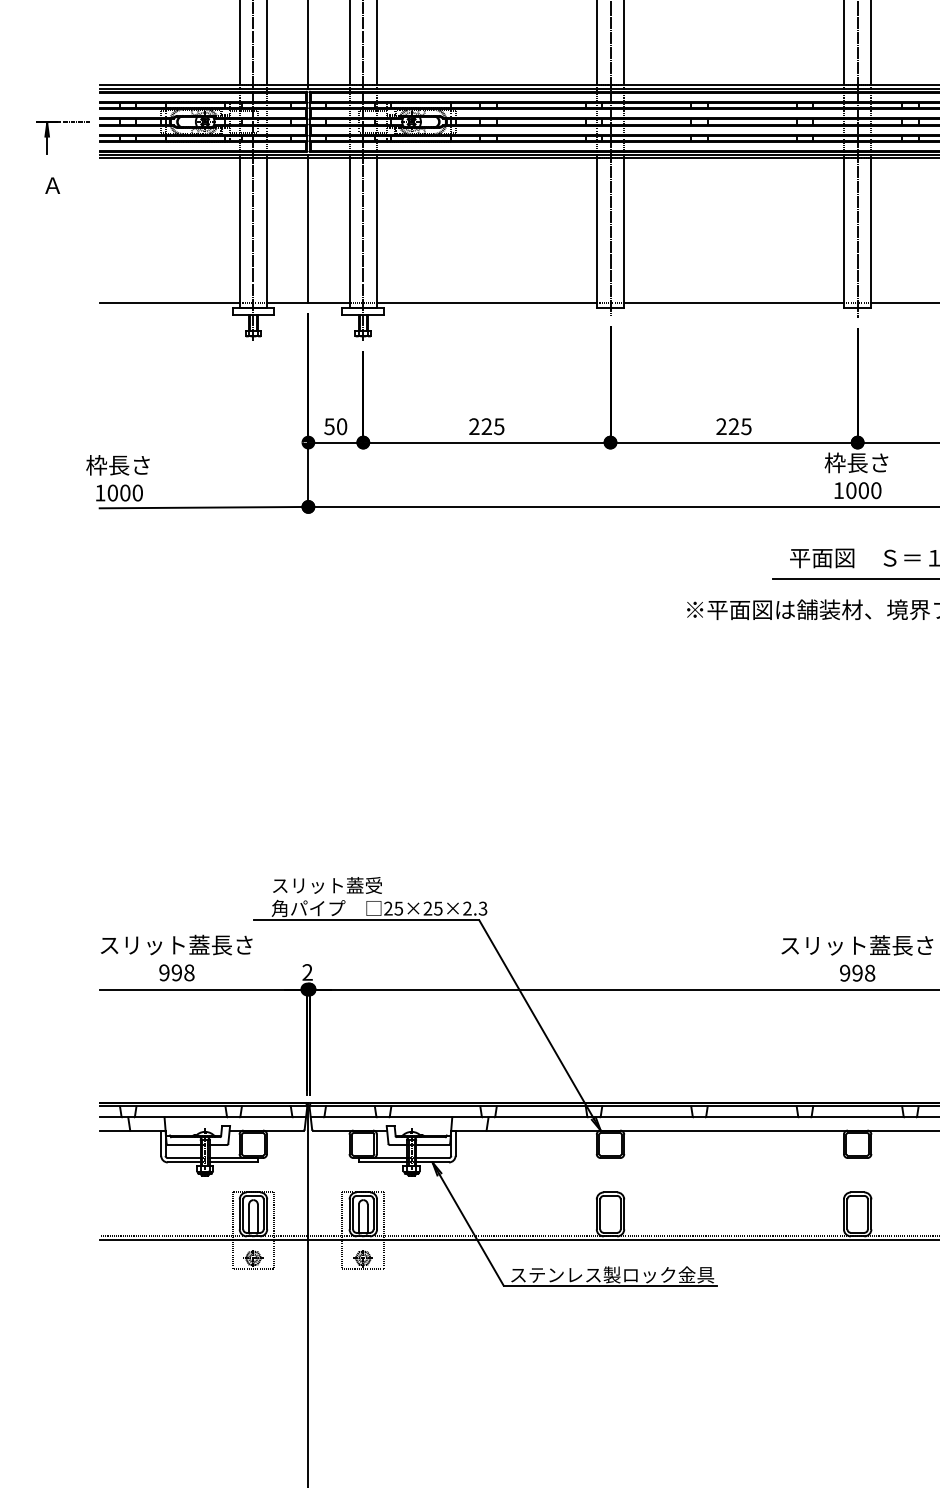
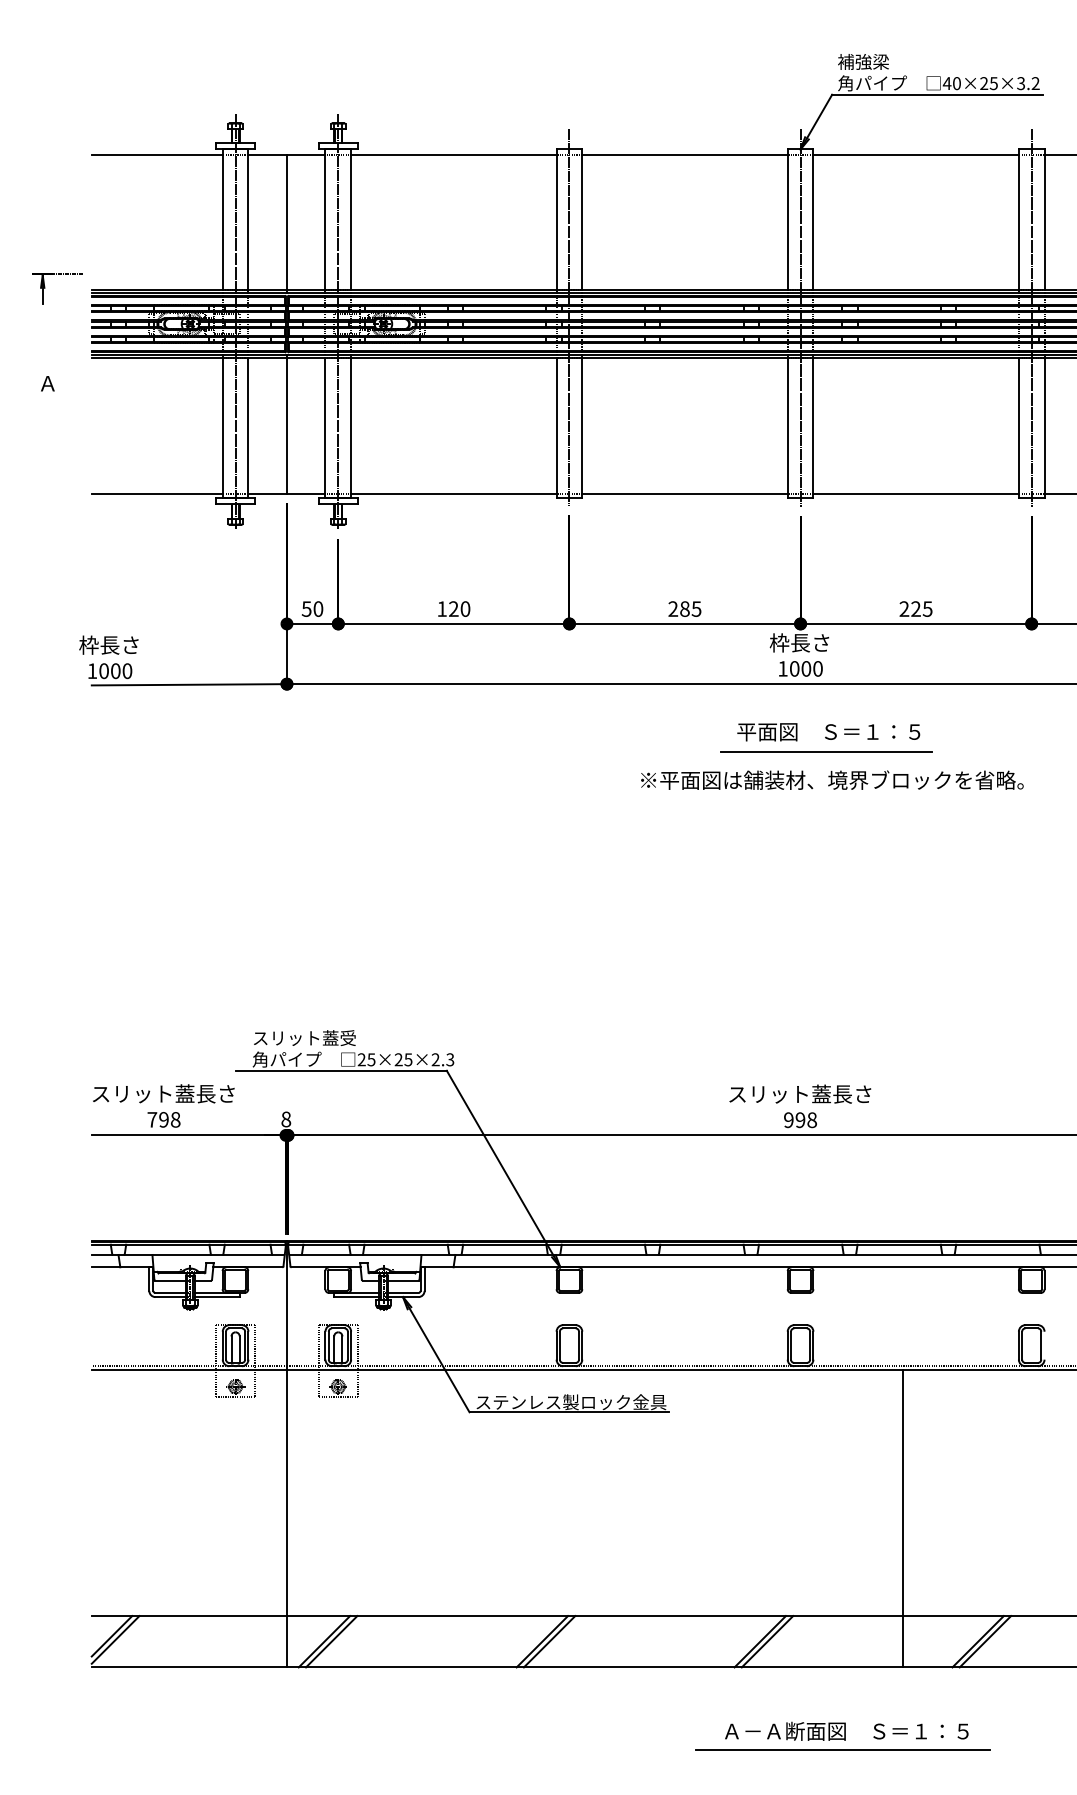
part: (50, 137) -> (45, 288), moved
text: (486, 426) -> (453, 608), 225 -> 120
text: (733, 426) -> (684, 608), 225 -> 285
text: (164, 972) -> (152, 1119), 998 -> 798
text: (307, 972) -> (286, 1119), 2 -> 8

